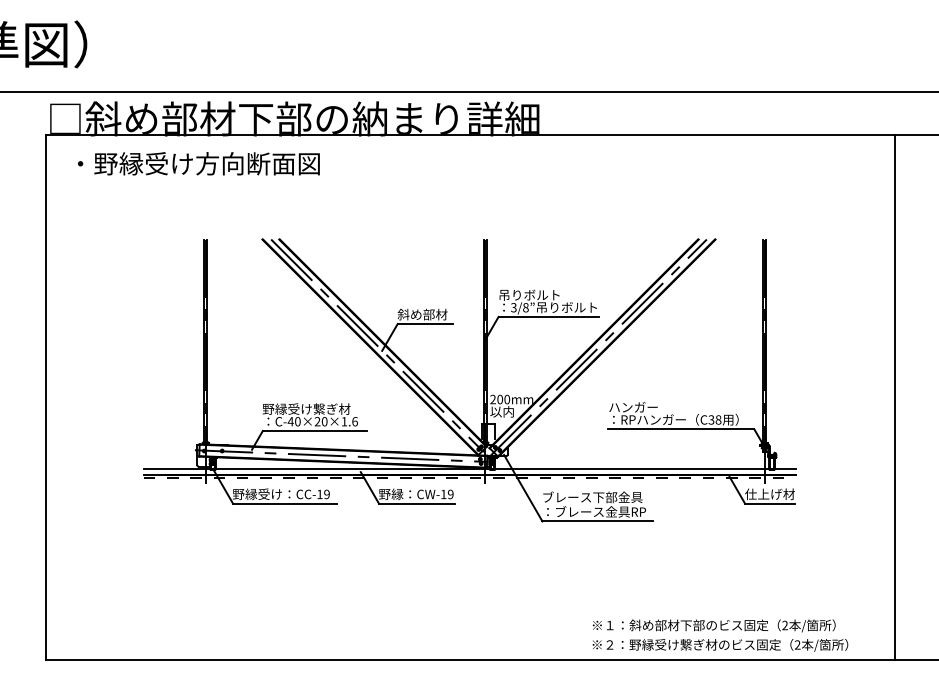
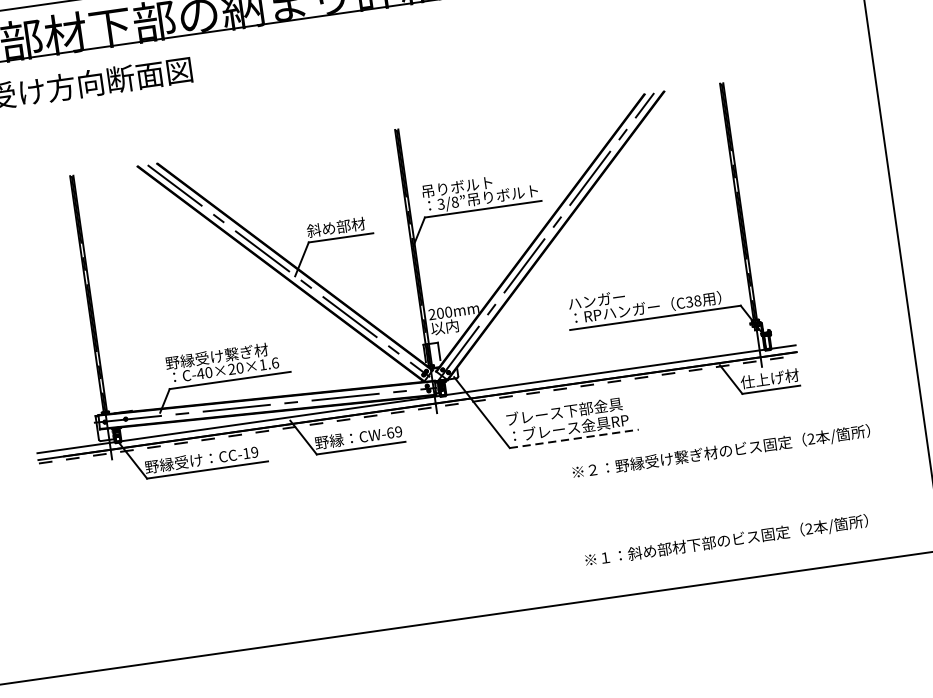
text: (443, 494) -> (390, 433), CW-19 -> CW-69
line: (598, 521) -> (574, 438), solid -> dashed
text: (720, 645) -> (721, 452), moved

